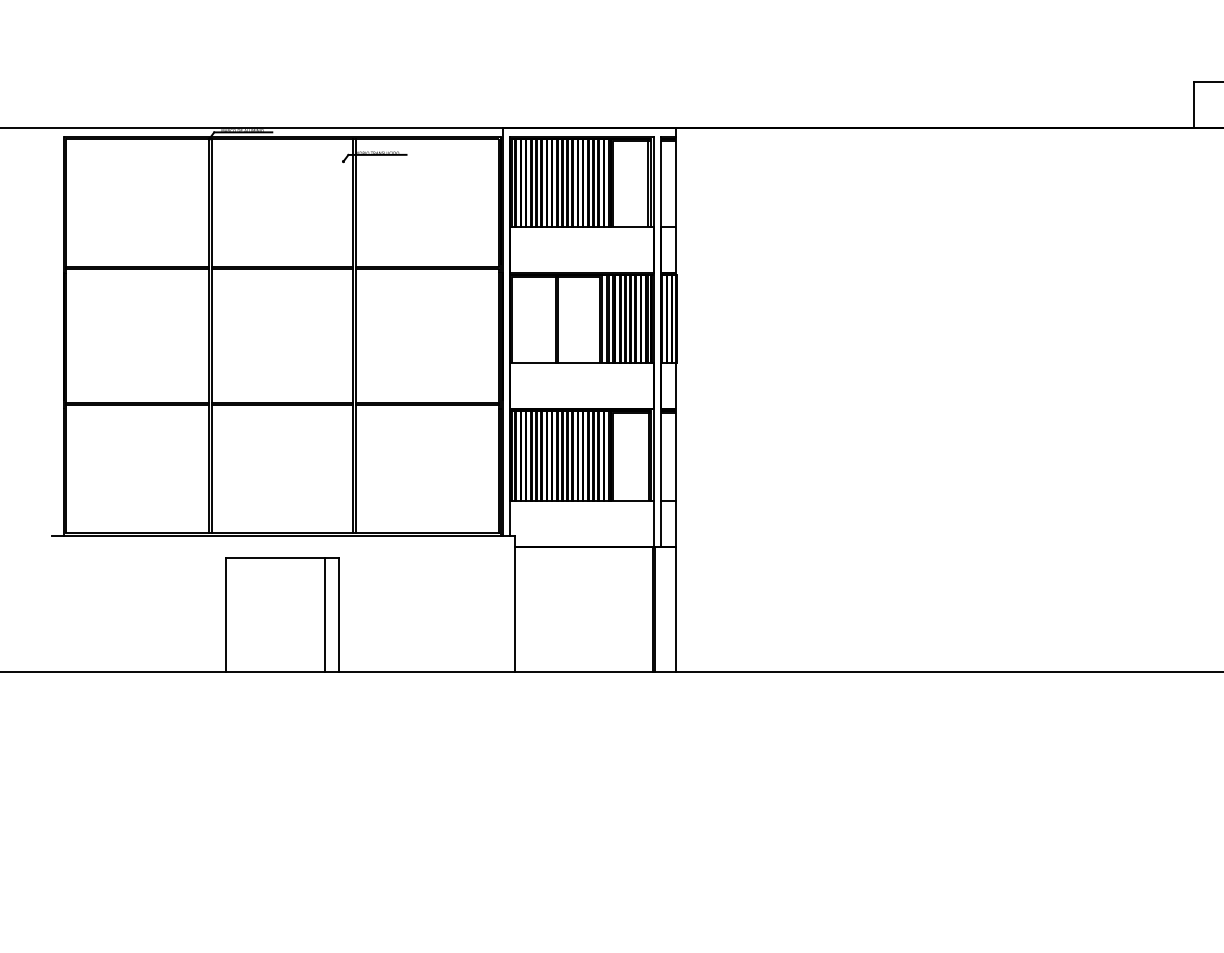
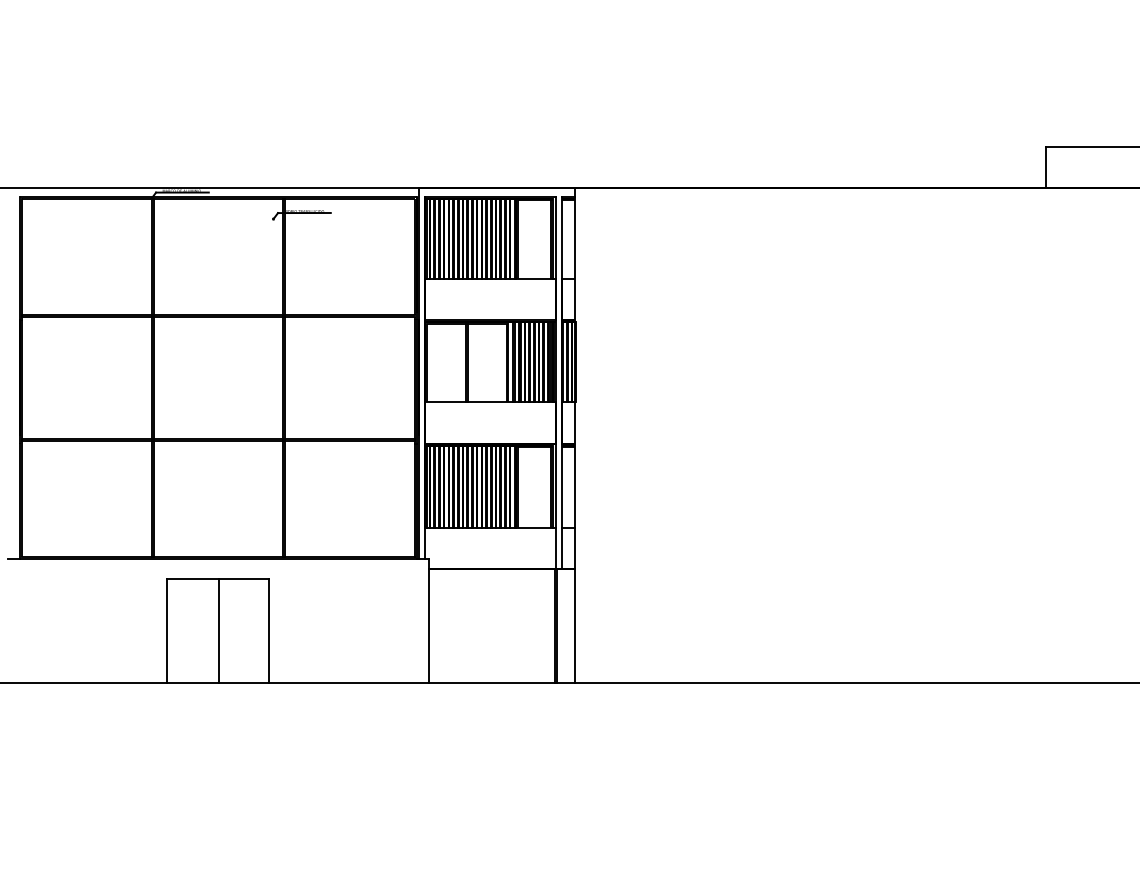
line: (324, 614) -> (218, 630), moved

